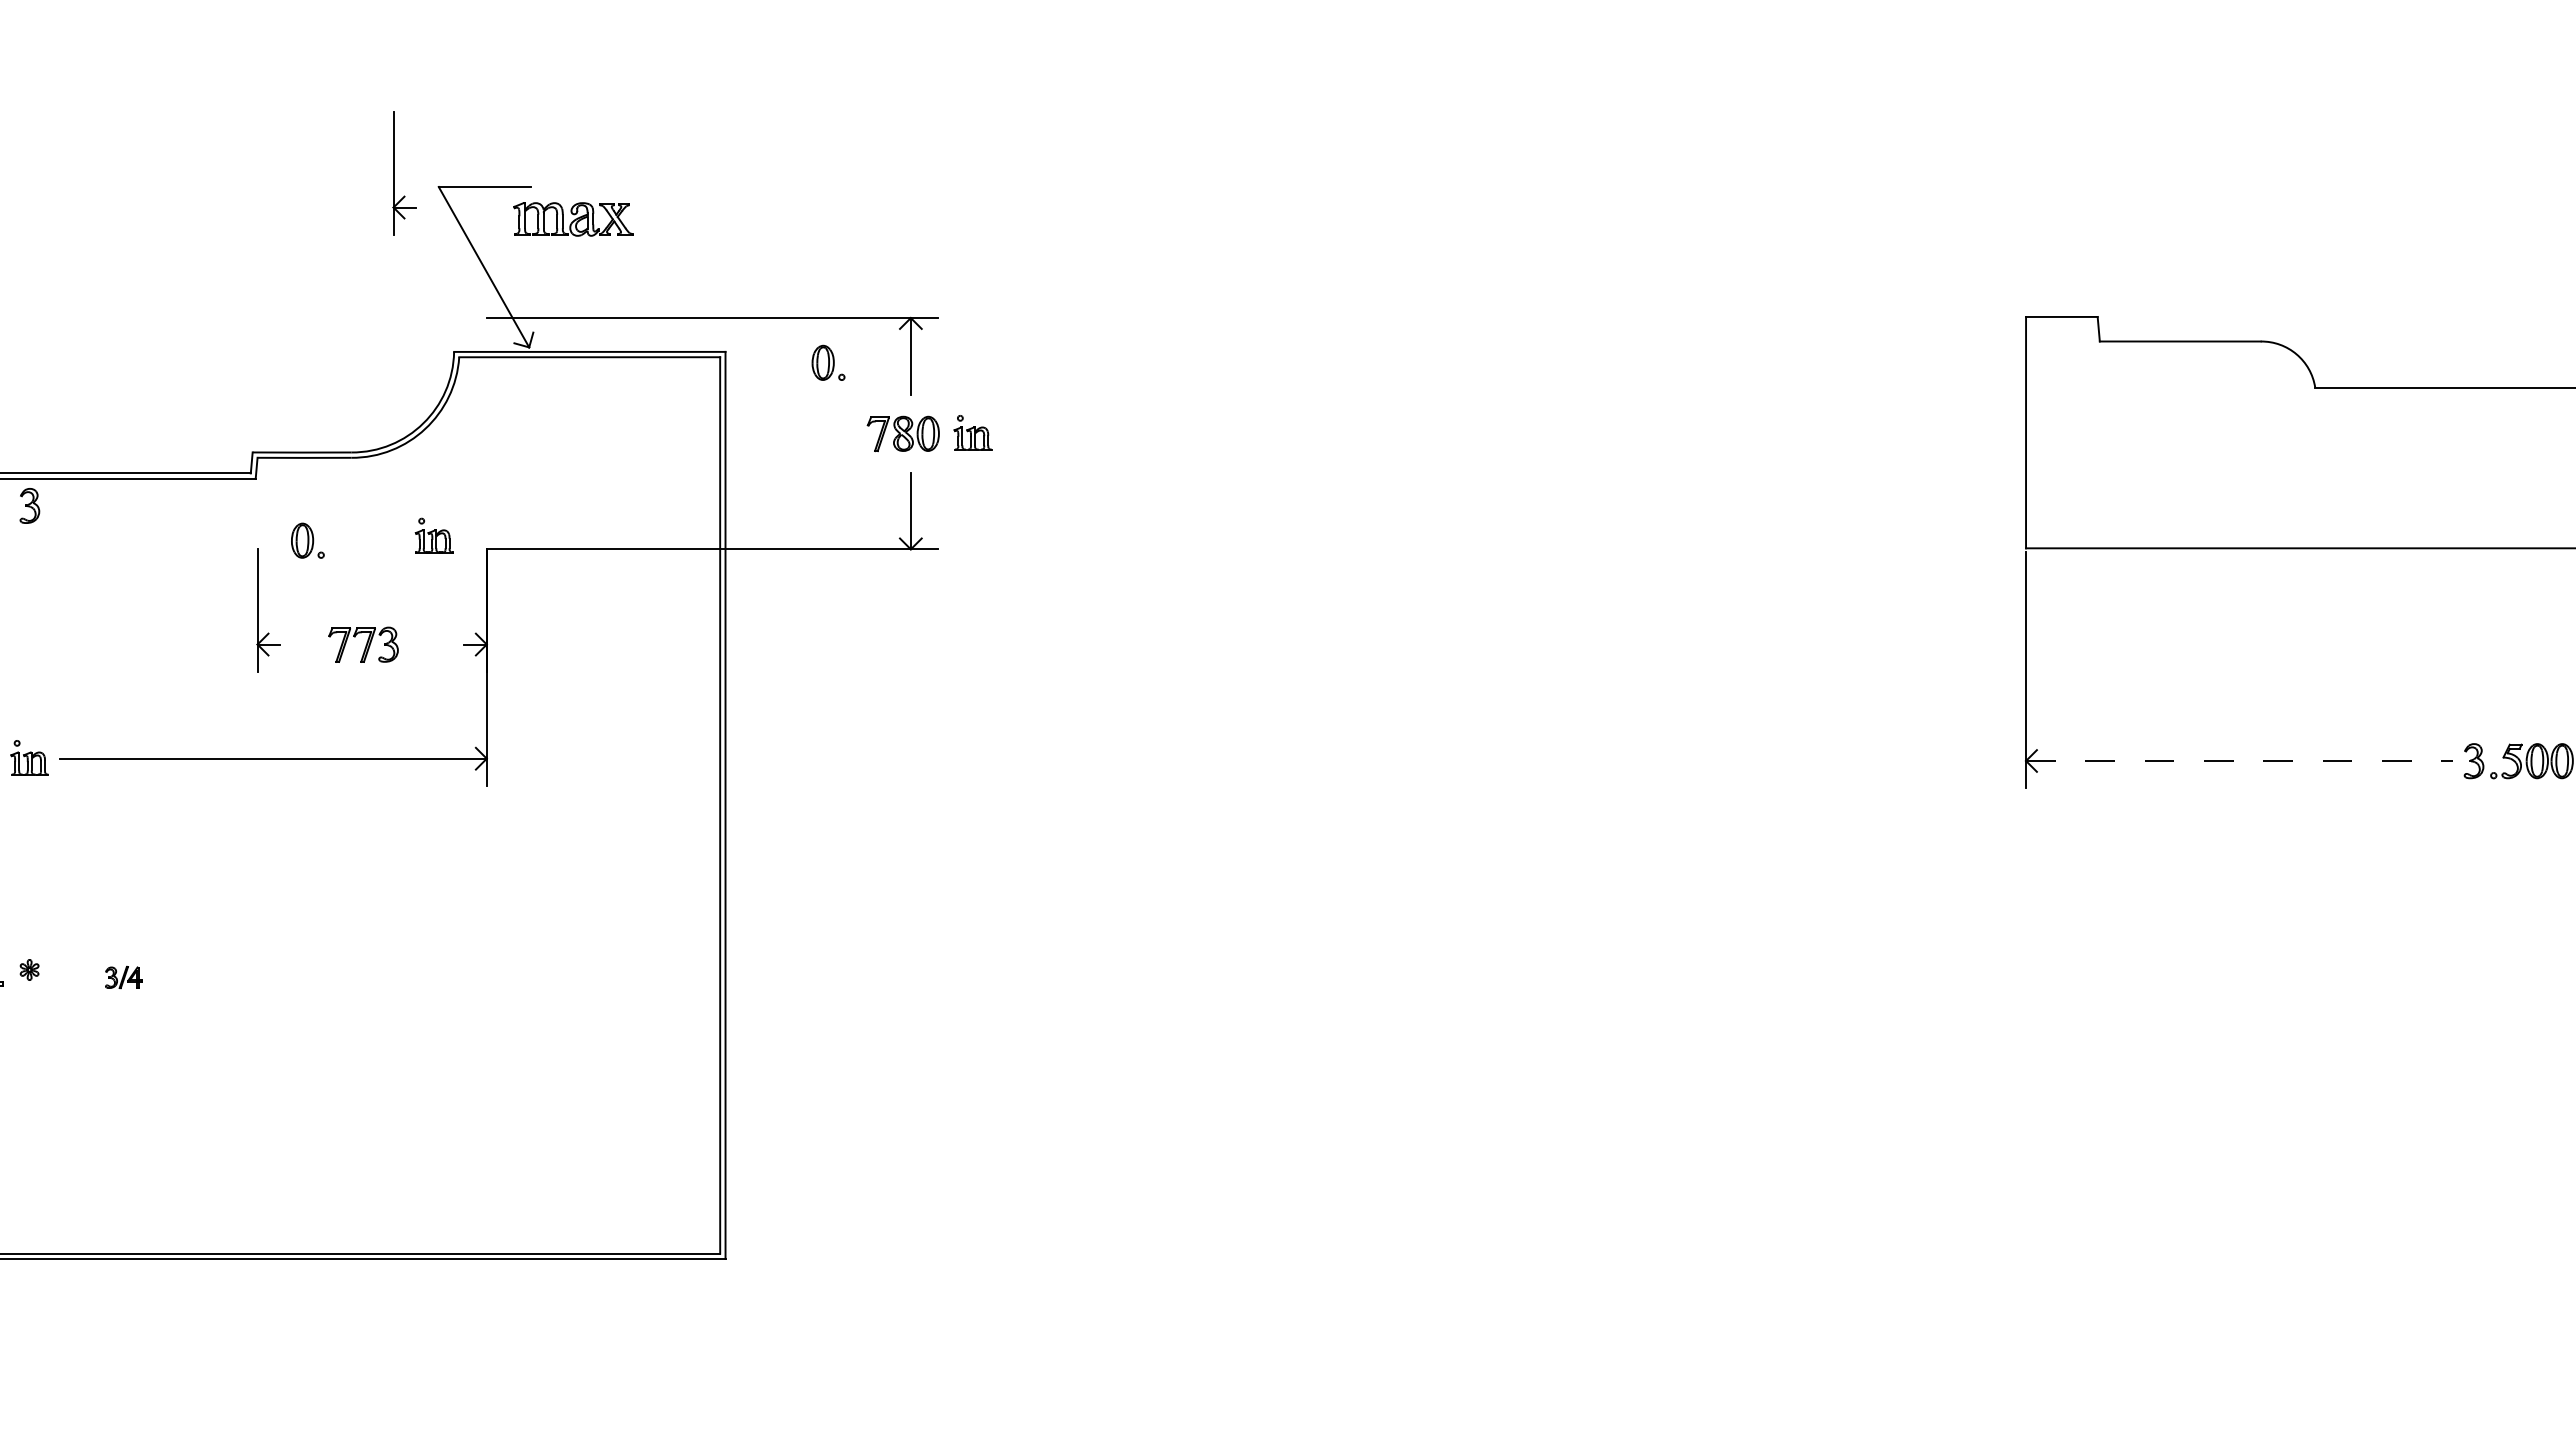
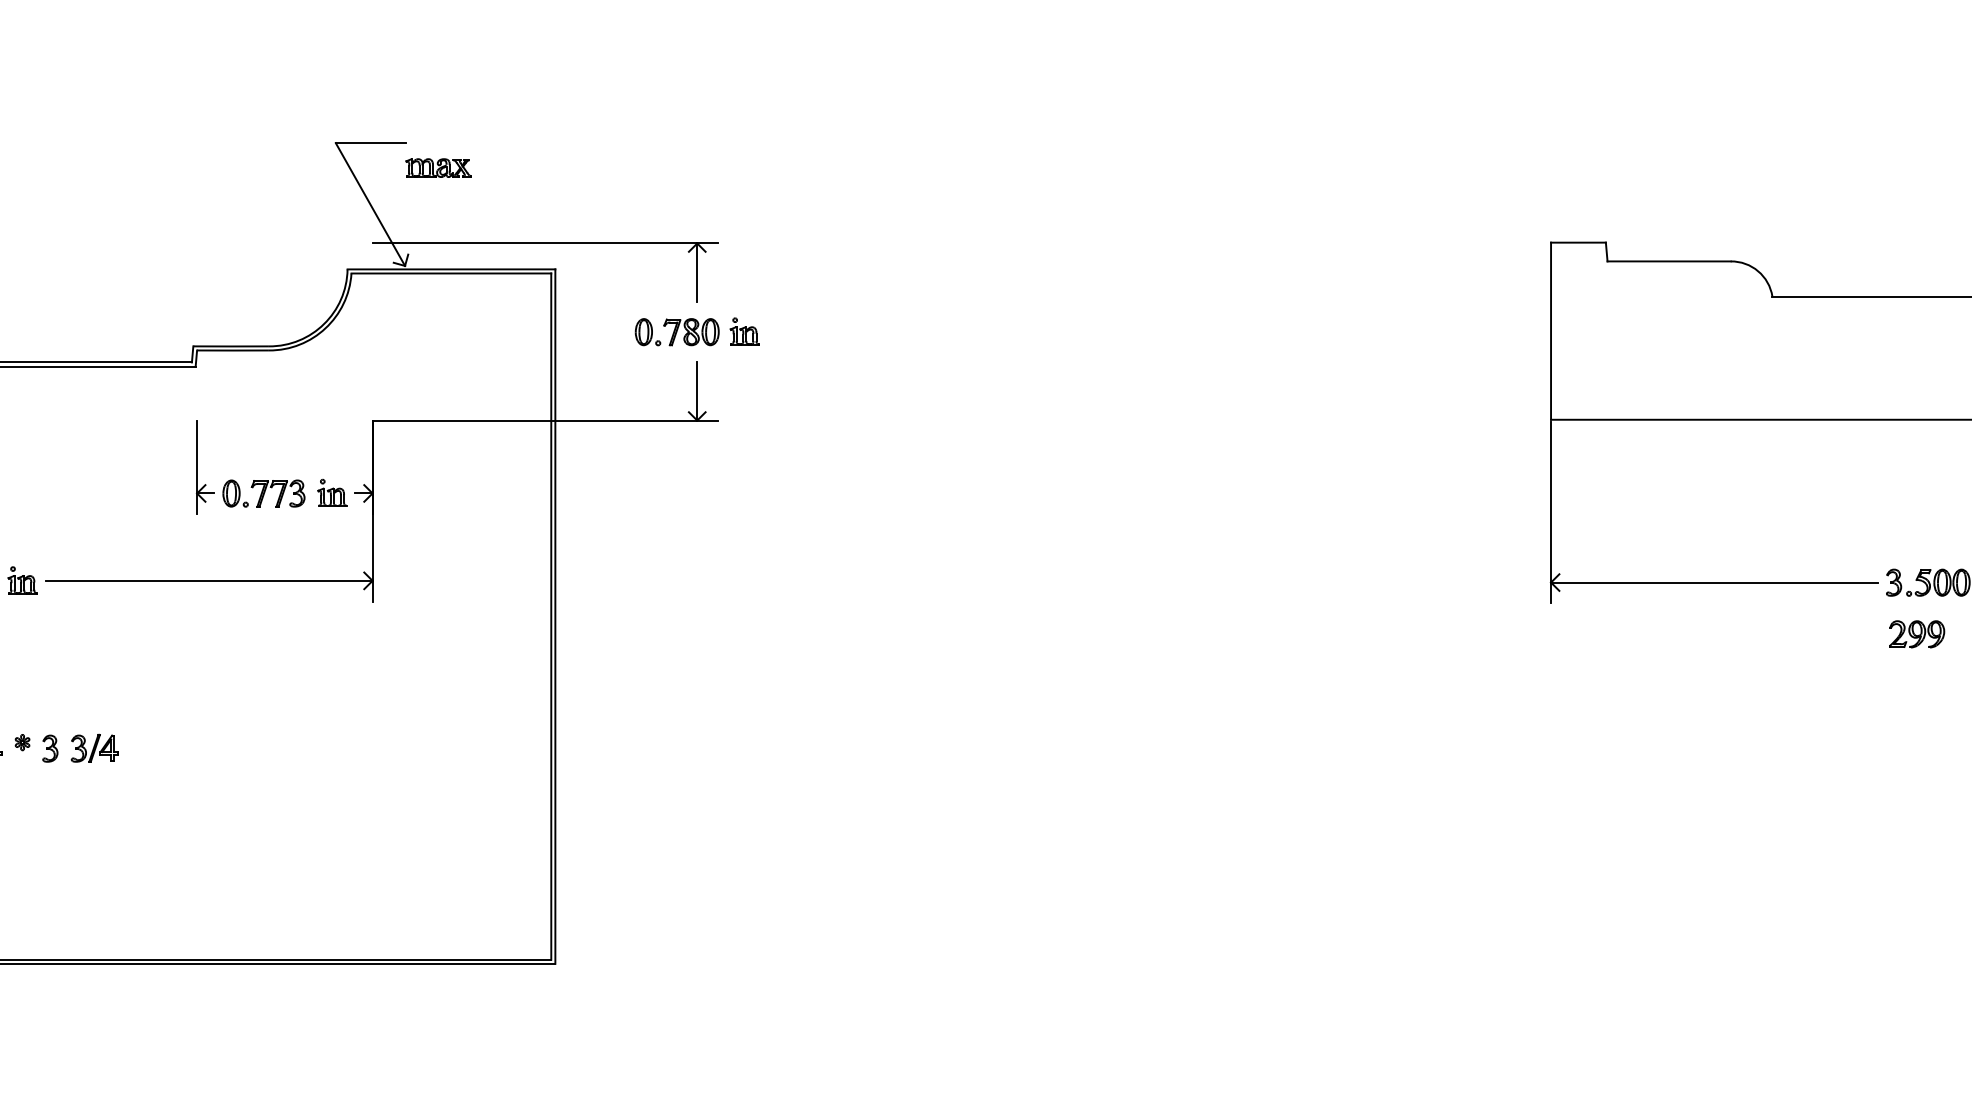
part: (394, 173) -> (301, 132), removed
part: (572, 219) -> (438, 168), size x0.71
part: (828, 362) -> (647, 331), moved
part: (29, 505) -> (50, 748), moved
part: (433, 535) -> (331, 492), moved
part: (307, 540) -> (235, 493), moved
line: (2240, 760) -> (1715, 582), dashed -> solid
part: (2503, 828) -> (1916, 634), added
part: (123, 977) -> (94, 748), size x1.67

